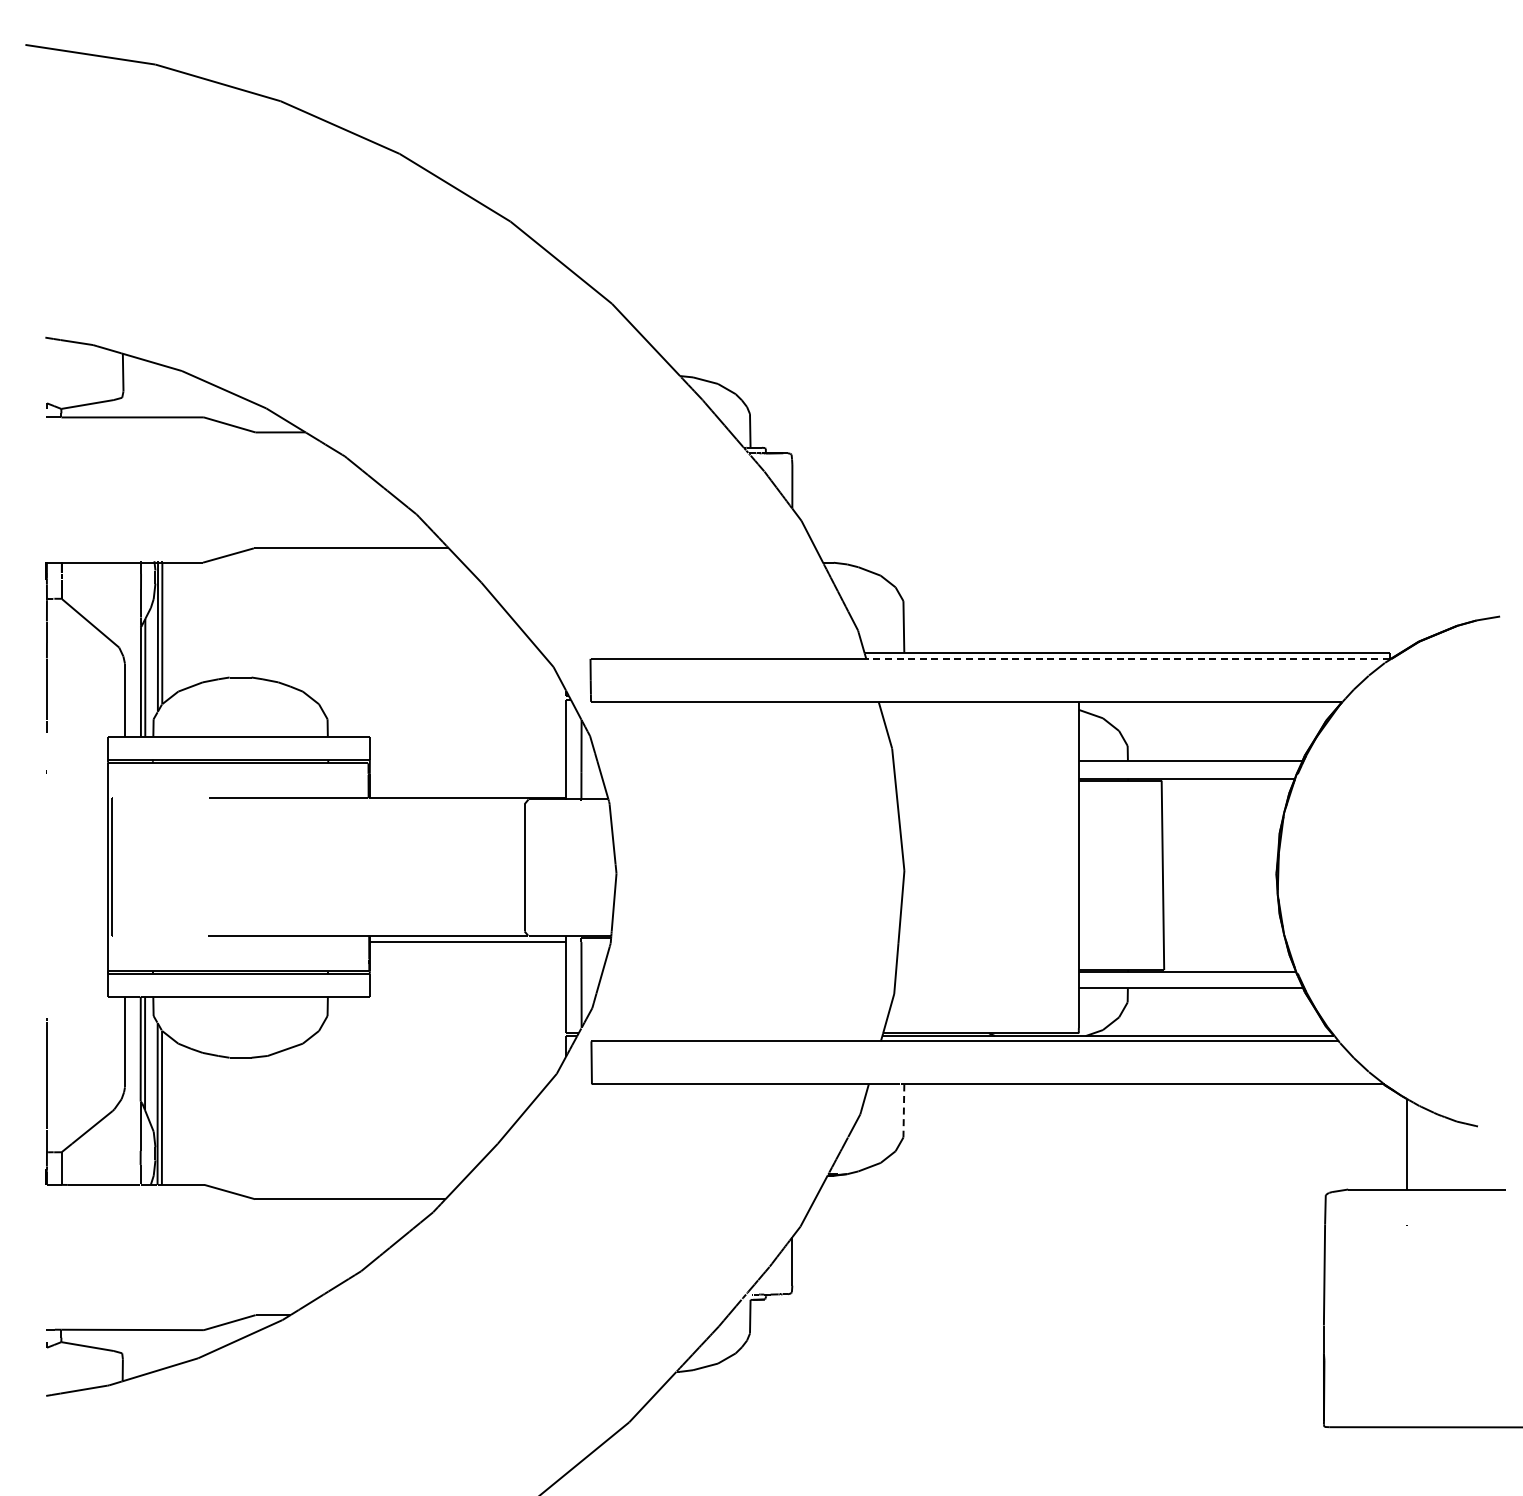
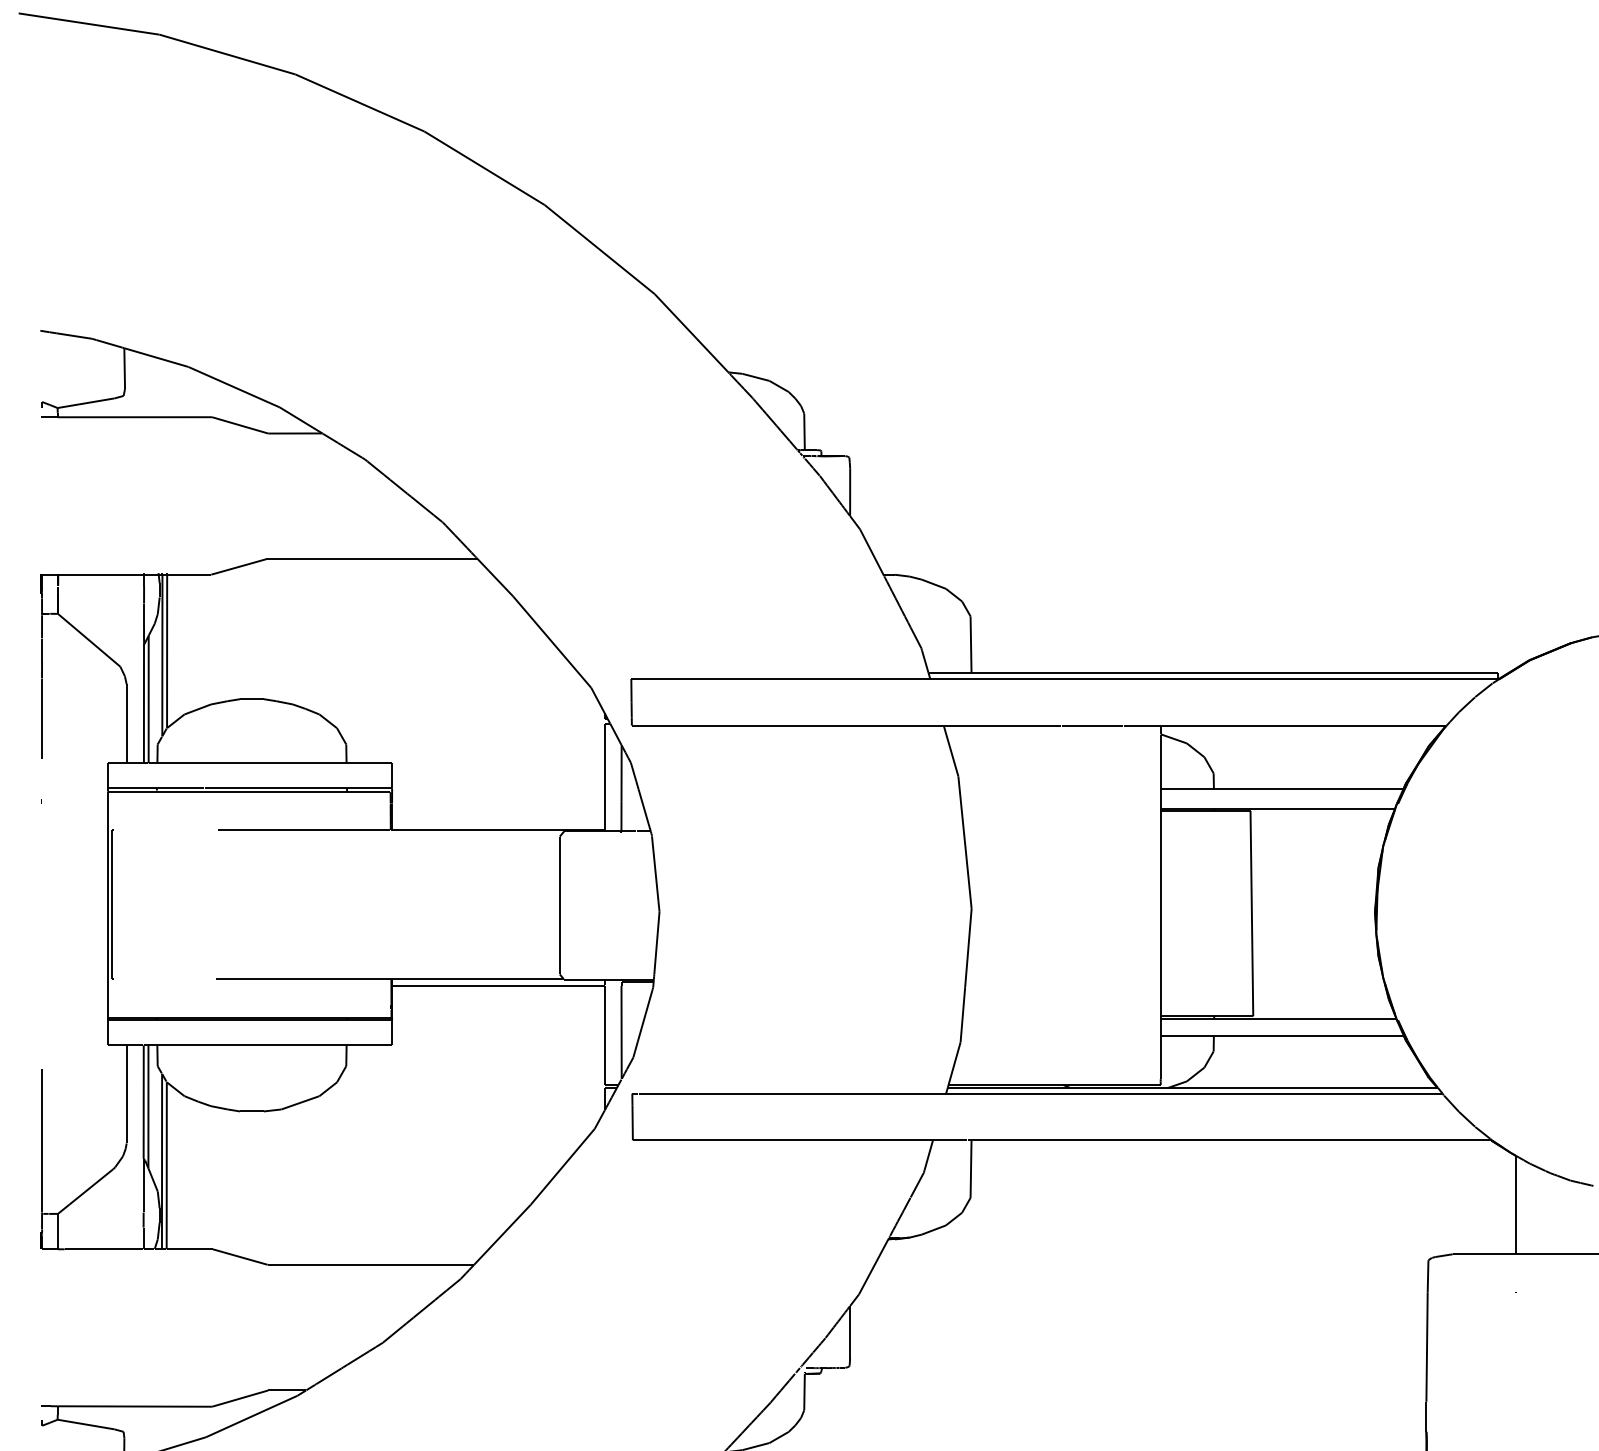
line: (1128, 658) -> (1214, 678), dashed -> solid
line: (903, 1110) -> (970, 1168), dashed -> solid

